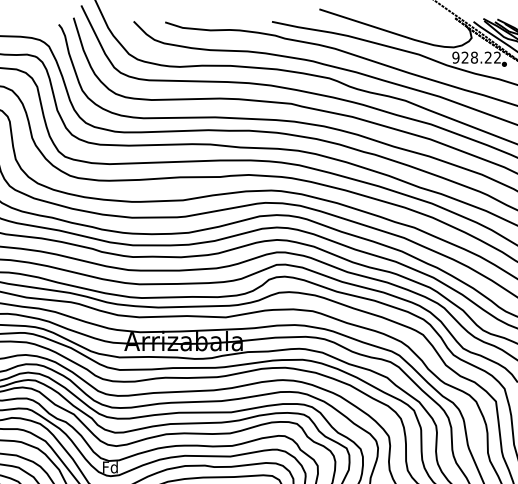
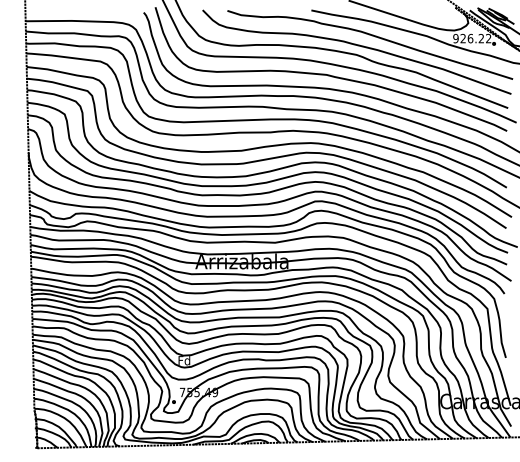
text: (474, 57) -> (470, 38), 928.22 -> 926.22

